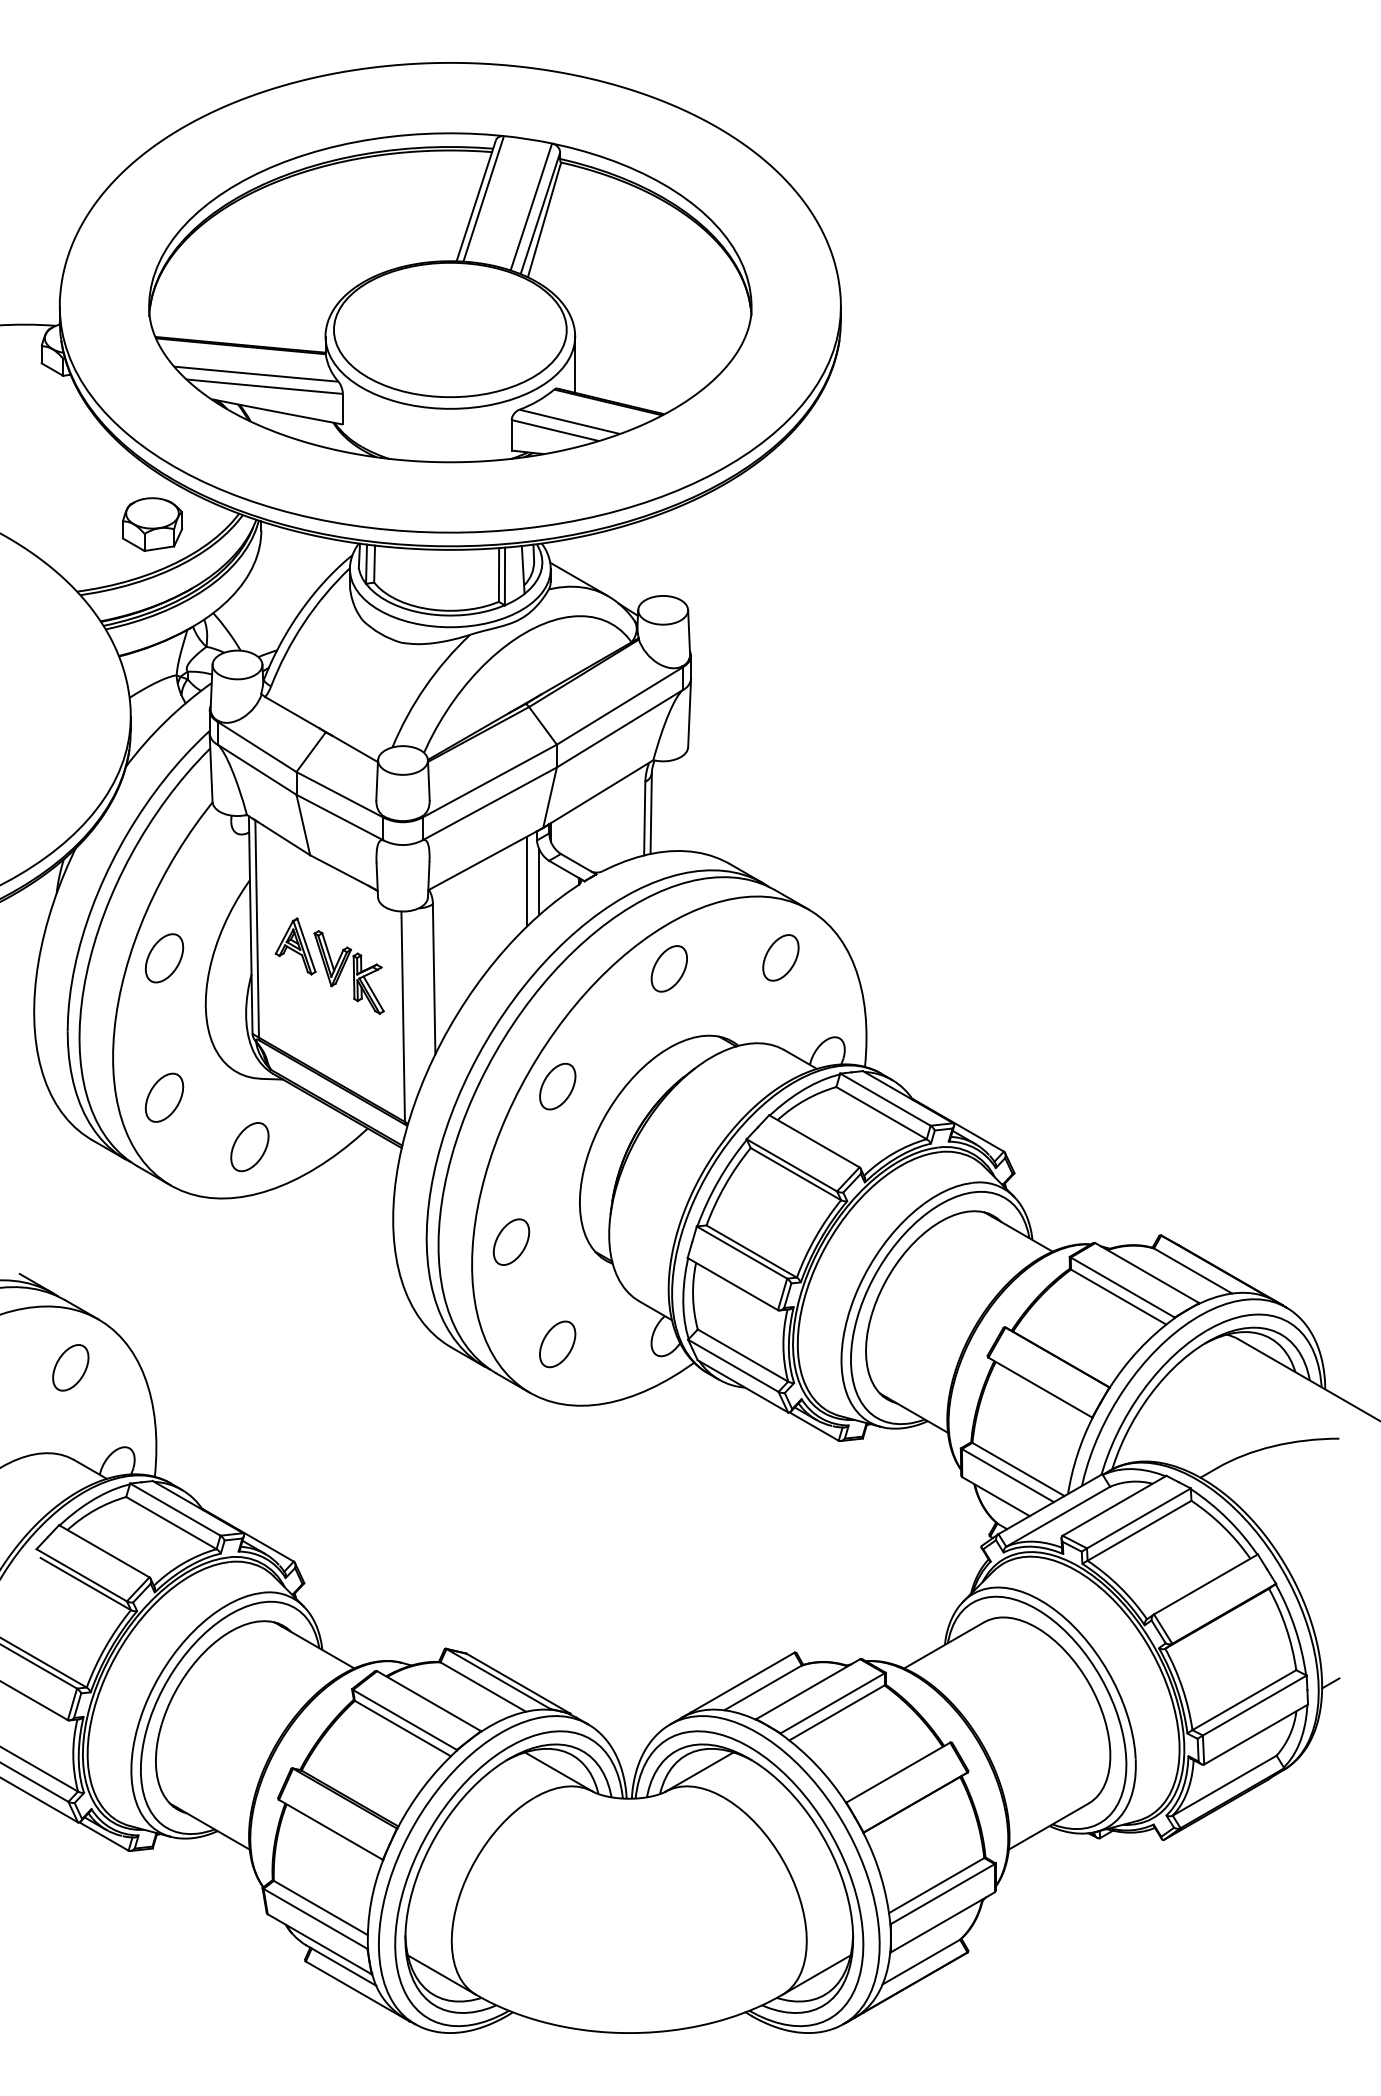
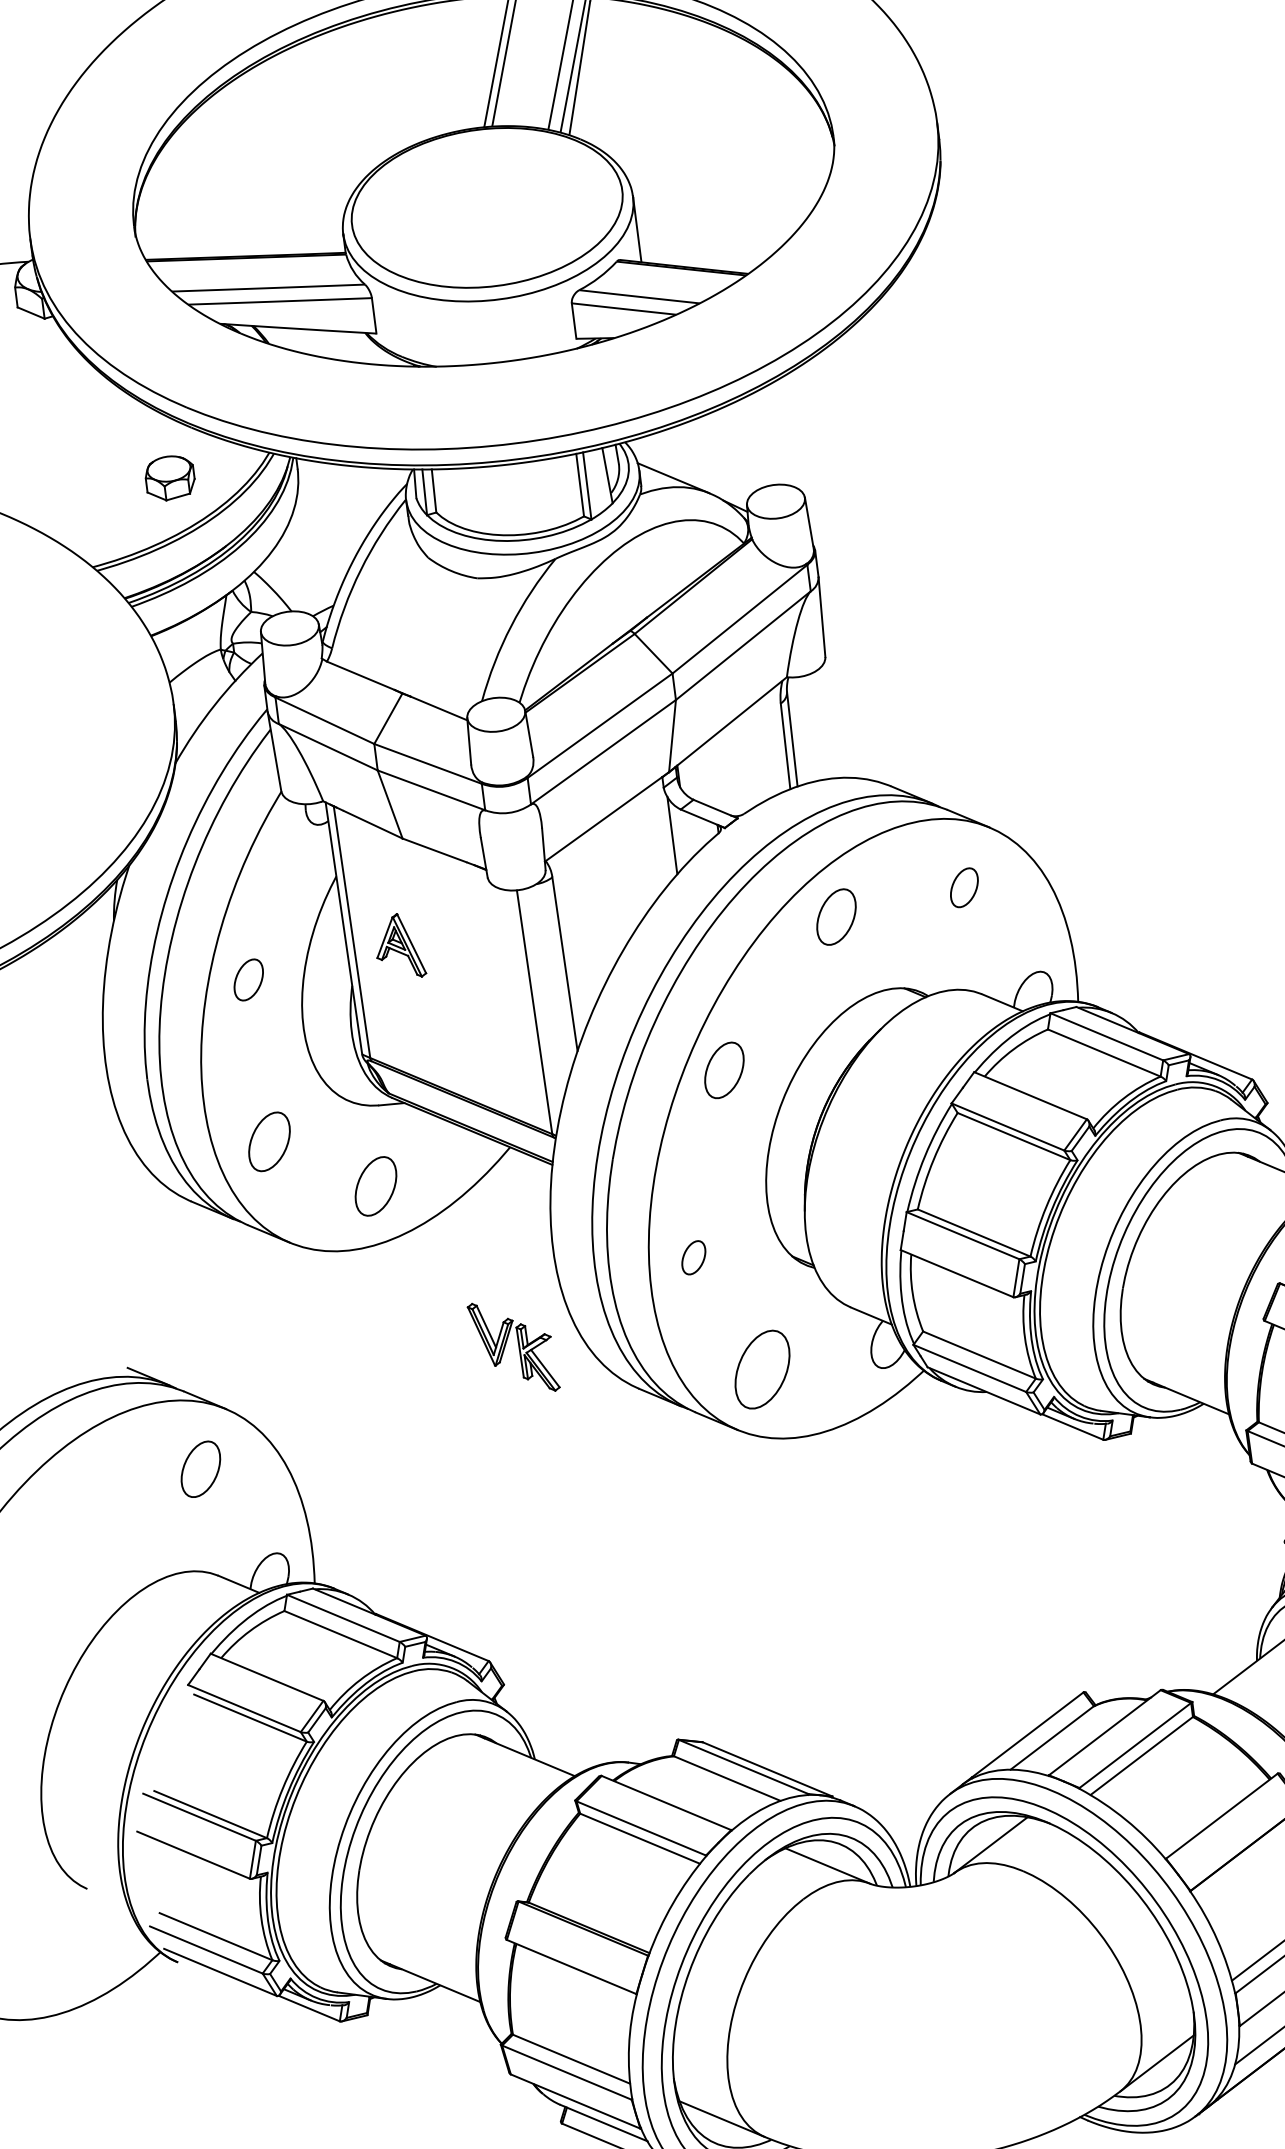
part: (151, 524) -> (169, 478), size x0.7
line: (527, 881) -> (658, 836), removed
part: (780, 957) -> (963, 887), size x0.7
part: (164, 958) -> (248, 980), size x0.7
part: (348, 972) -> (512, 1347), moved
part: (511, 1241) -> (693, 1257), size x0.6
part: (557, 1344) -> (762, 1369), size x1.4

